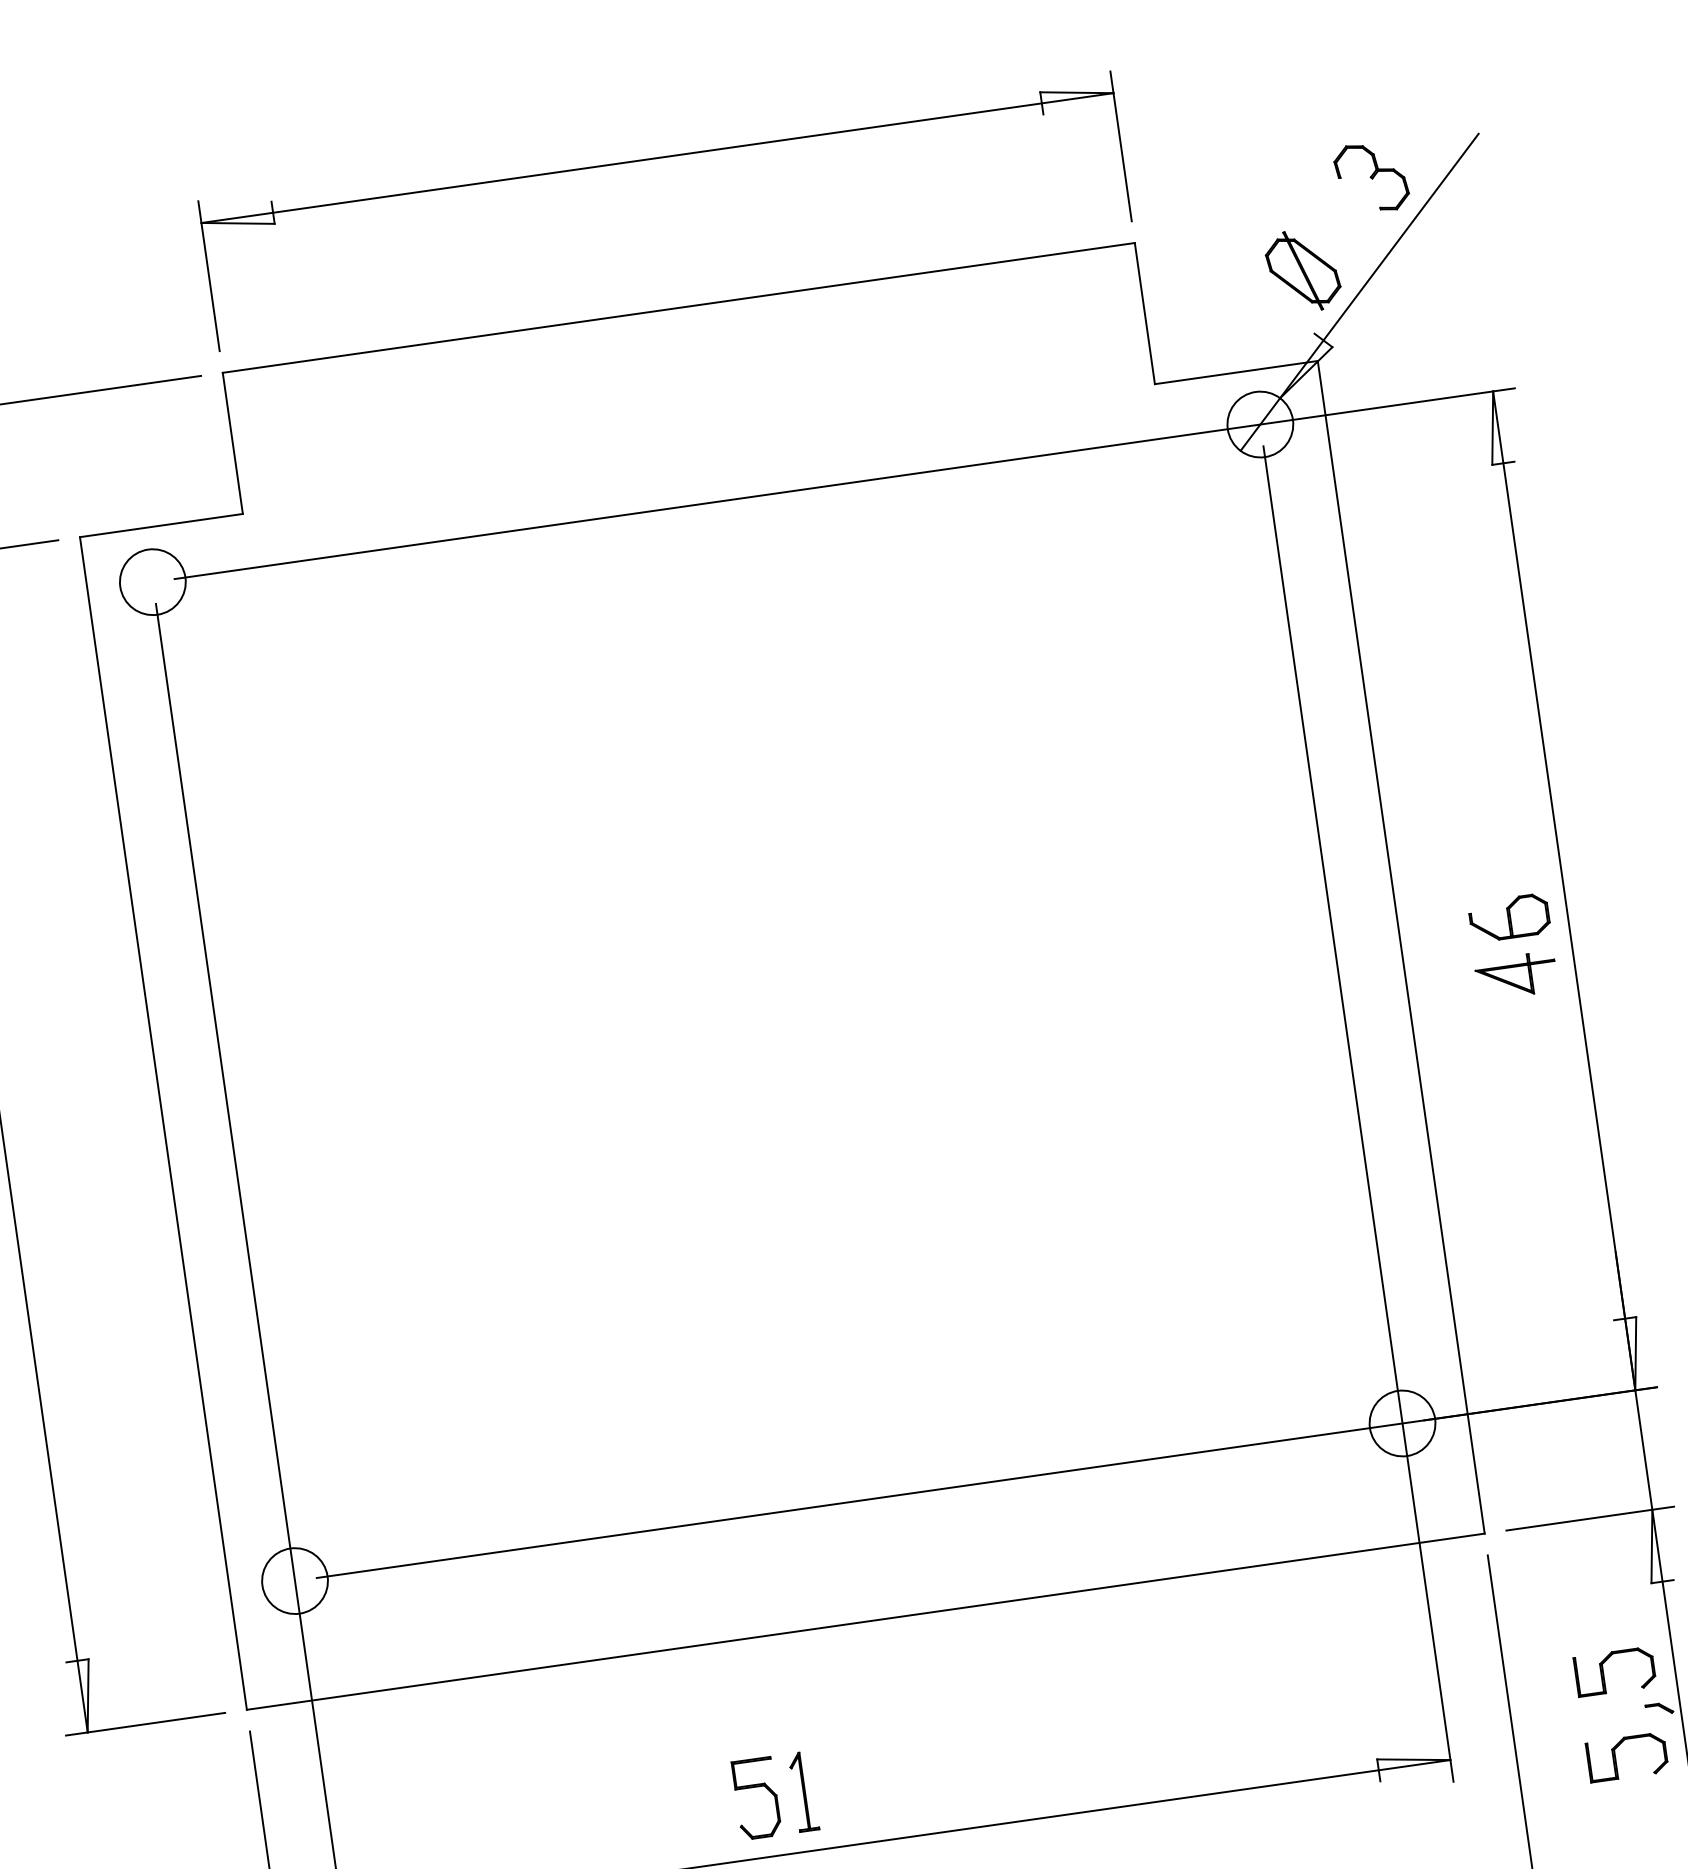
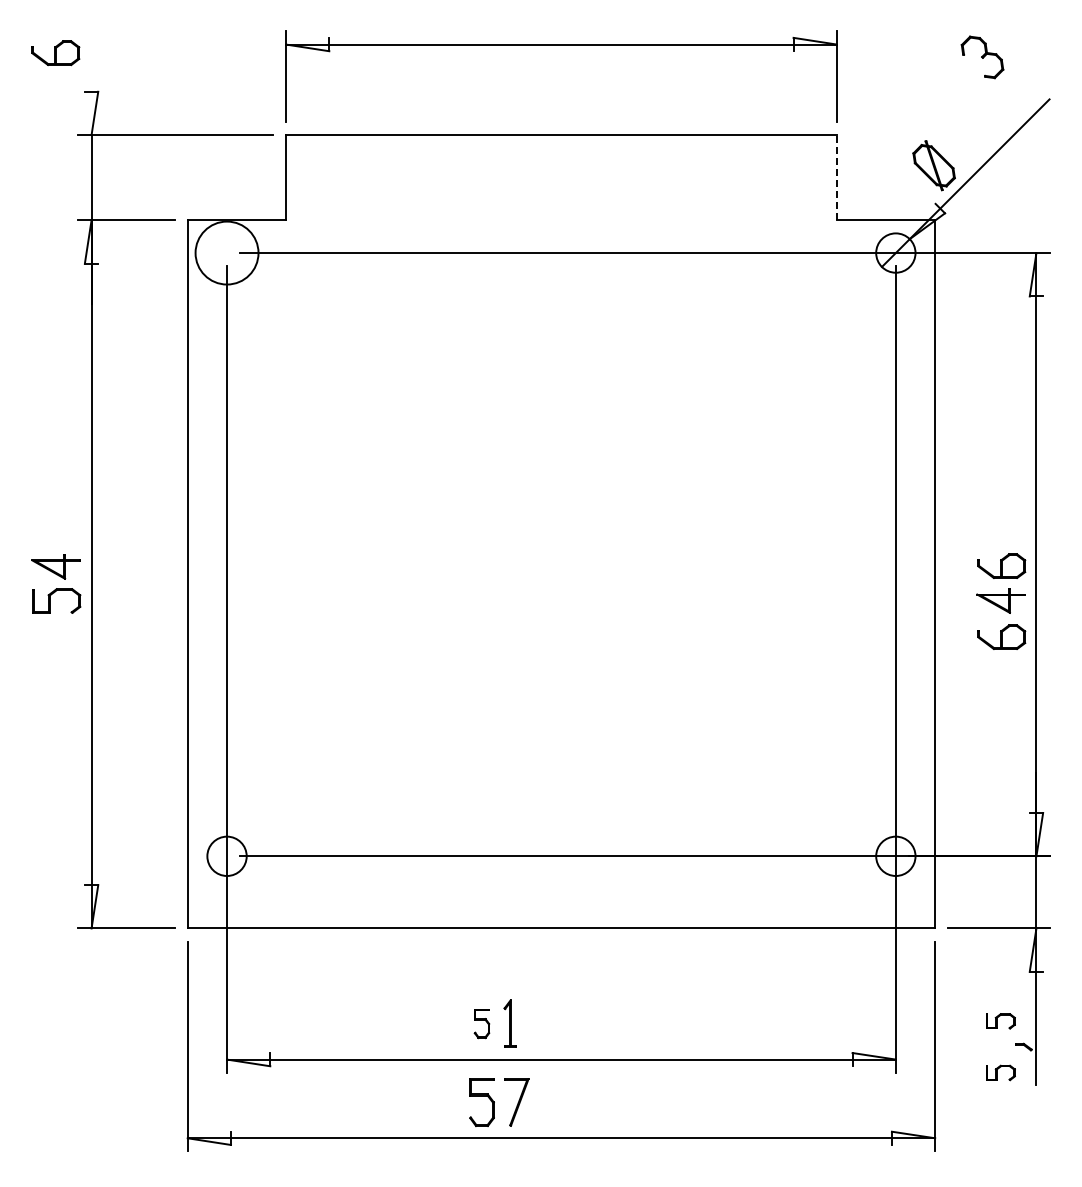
part: (1371, 177) -> (982, 57), moved
line: (1144, 313) -> (836, 177), solid -> dashed
circle: (151, 581) -> (226, 252), size x1.6
part: (1525, 1034) -> (1001, 636), added
part: (1614, 1672) -> (1000, 1021), size x0.6
part: (1626, 1756) -> (1000, 1072), size x0.6
part: (755, 1797) -> (481, 1023), size x0.6

